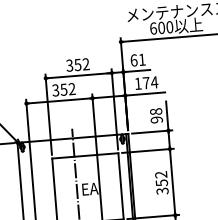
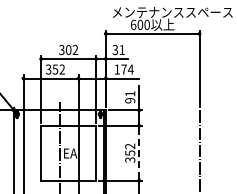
text: (134, 61) -> (115, 50), 61 -> 31
text: (77, 64) -> (68, 49), 352 -> 302
text: (156, 111) -> (130, 93), 98 -> 91
line: (173, 182) -> (139, 153), solid -> dashed

